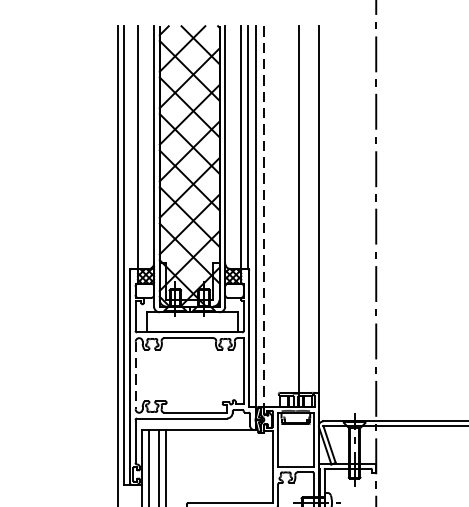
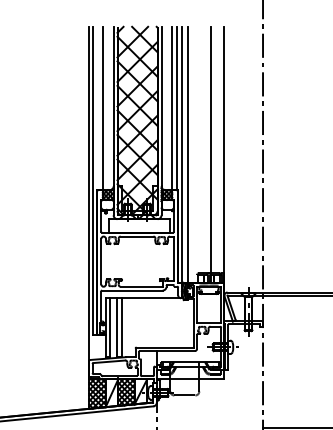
line: (263, 217) -> (187, 155), dashed -> solid
line: (135, 375) -> (101, 261), dashed -> solid

